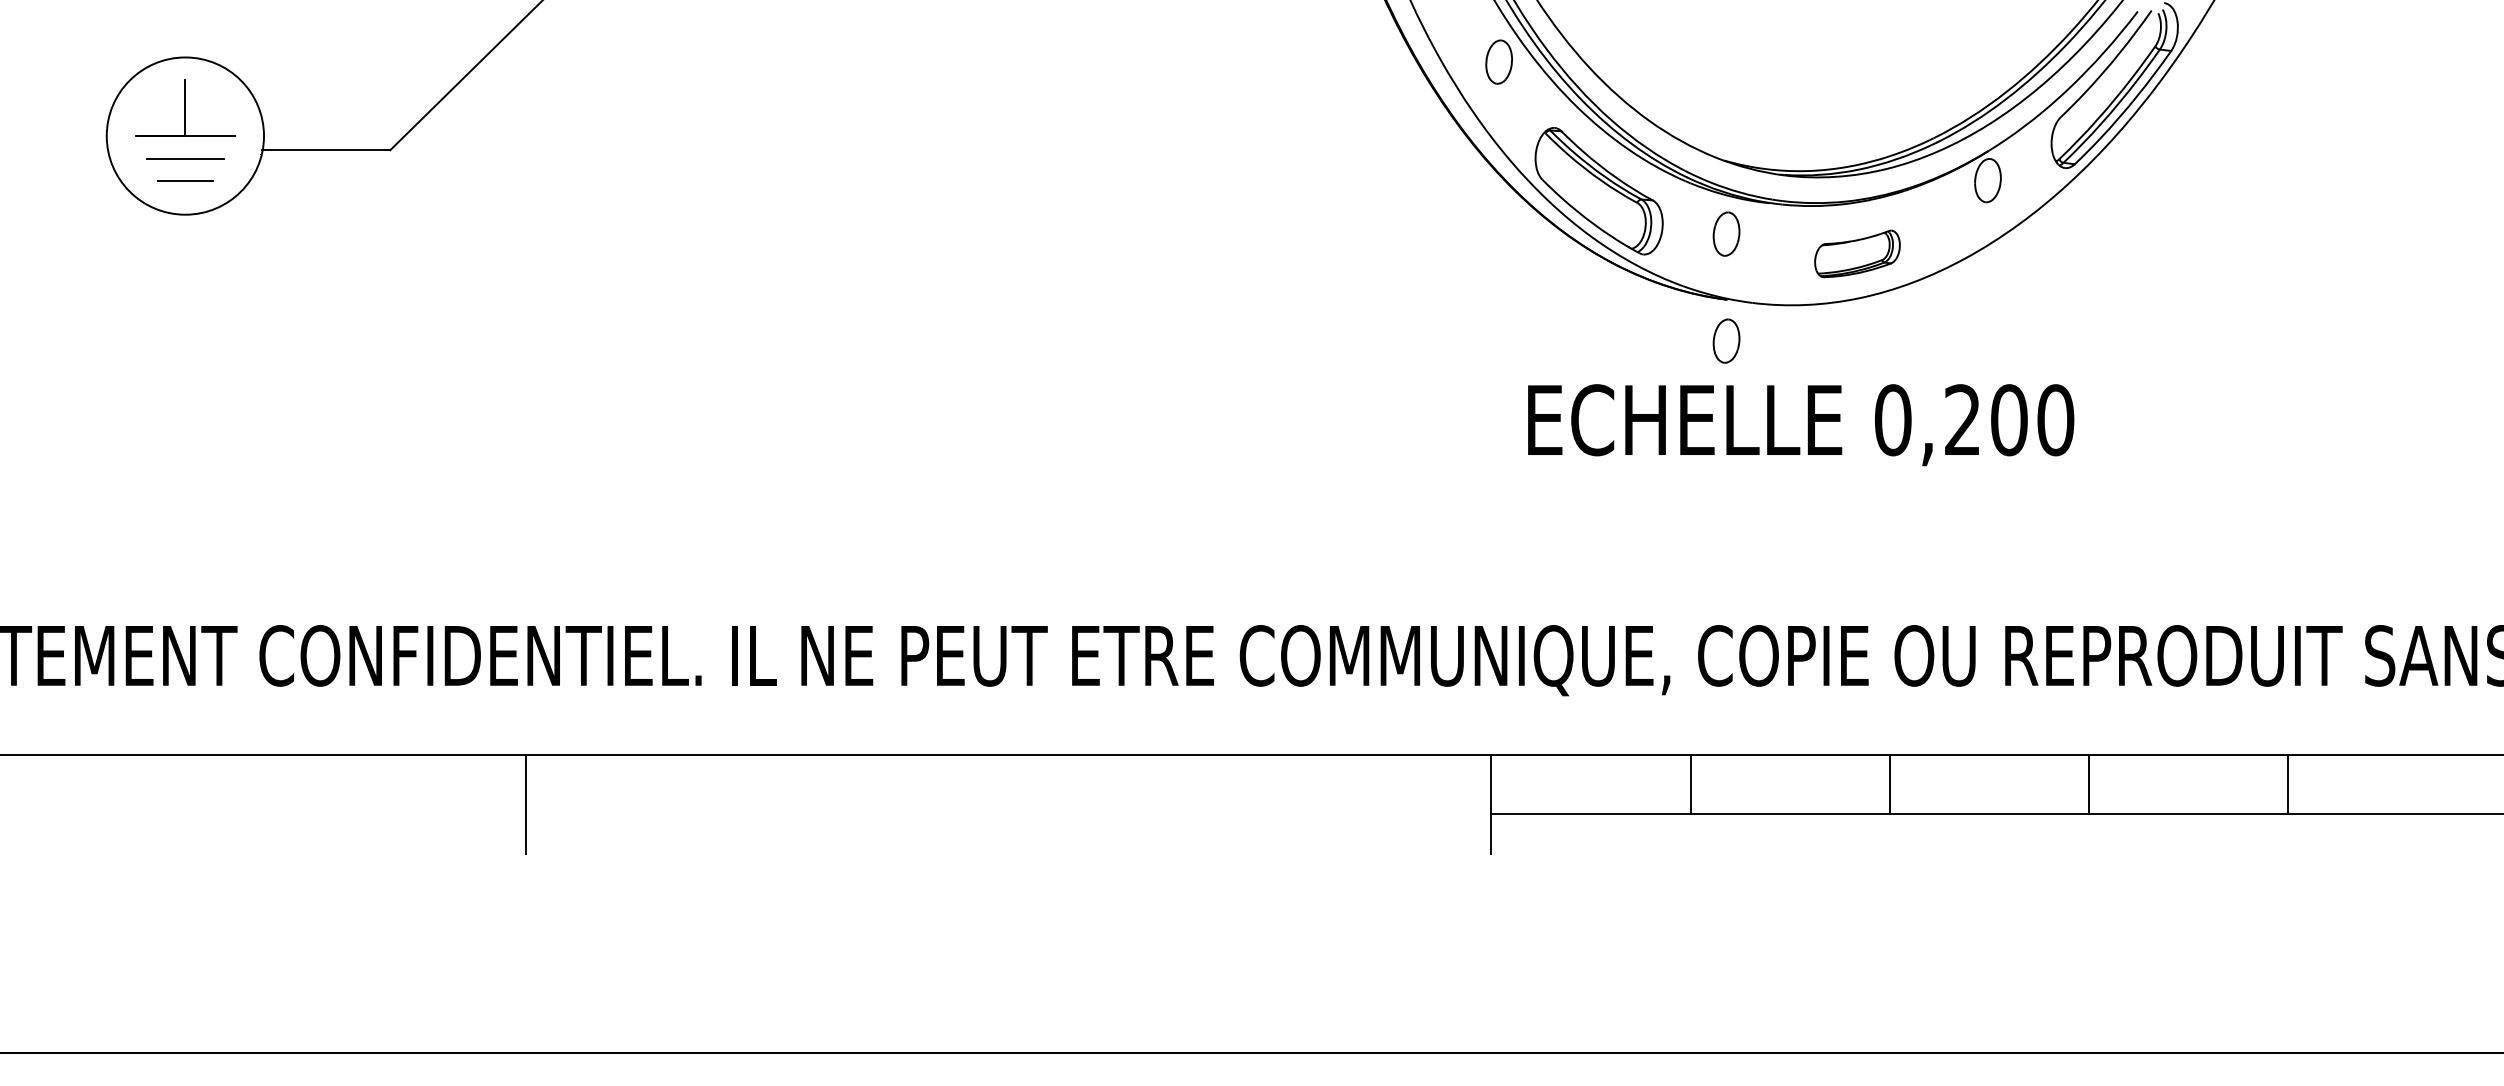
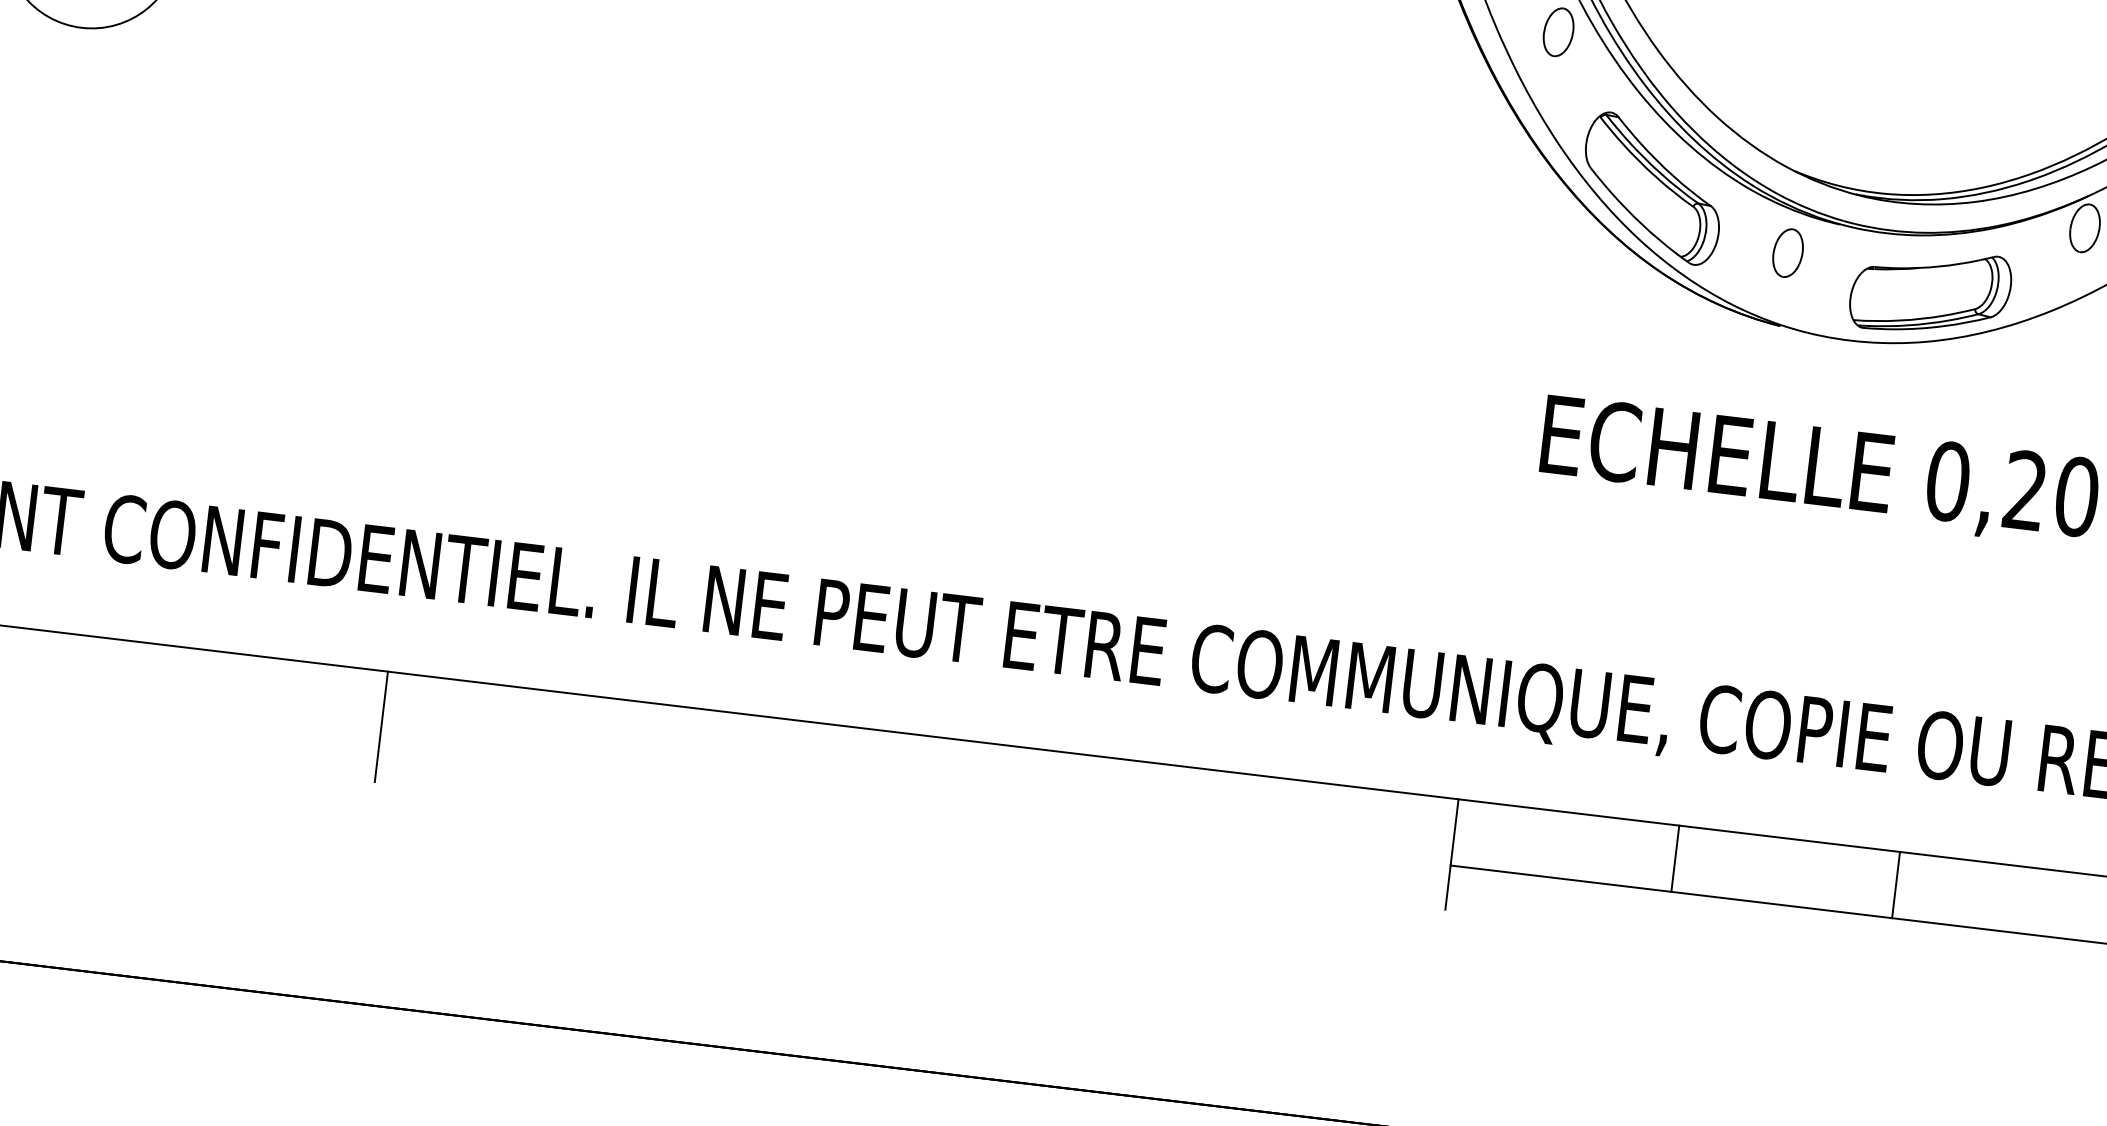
part: (1857, 253) -> (1930, 291), size x1.67
part: (1726, 340) -> (1773, 371), removed

